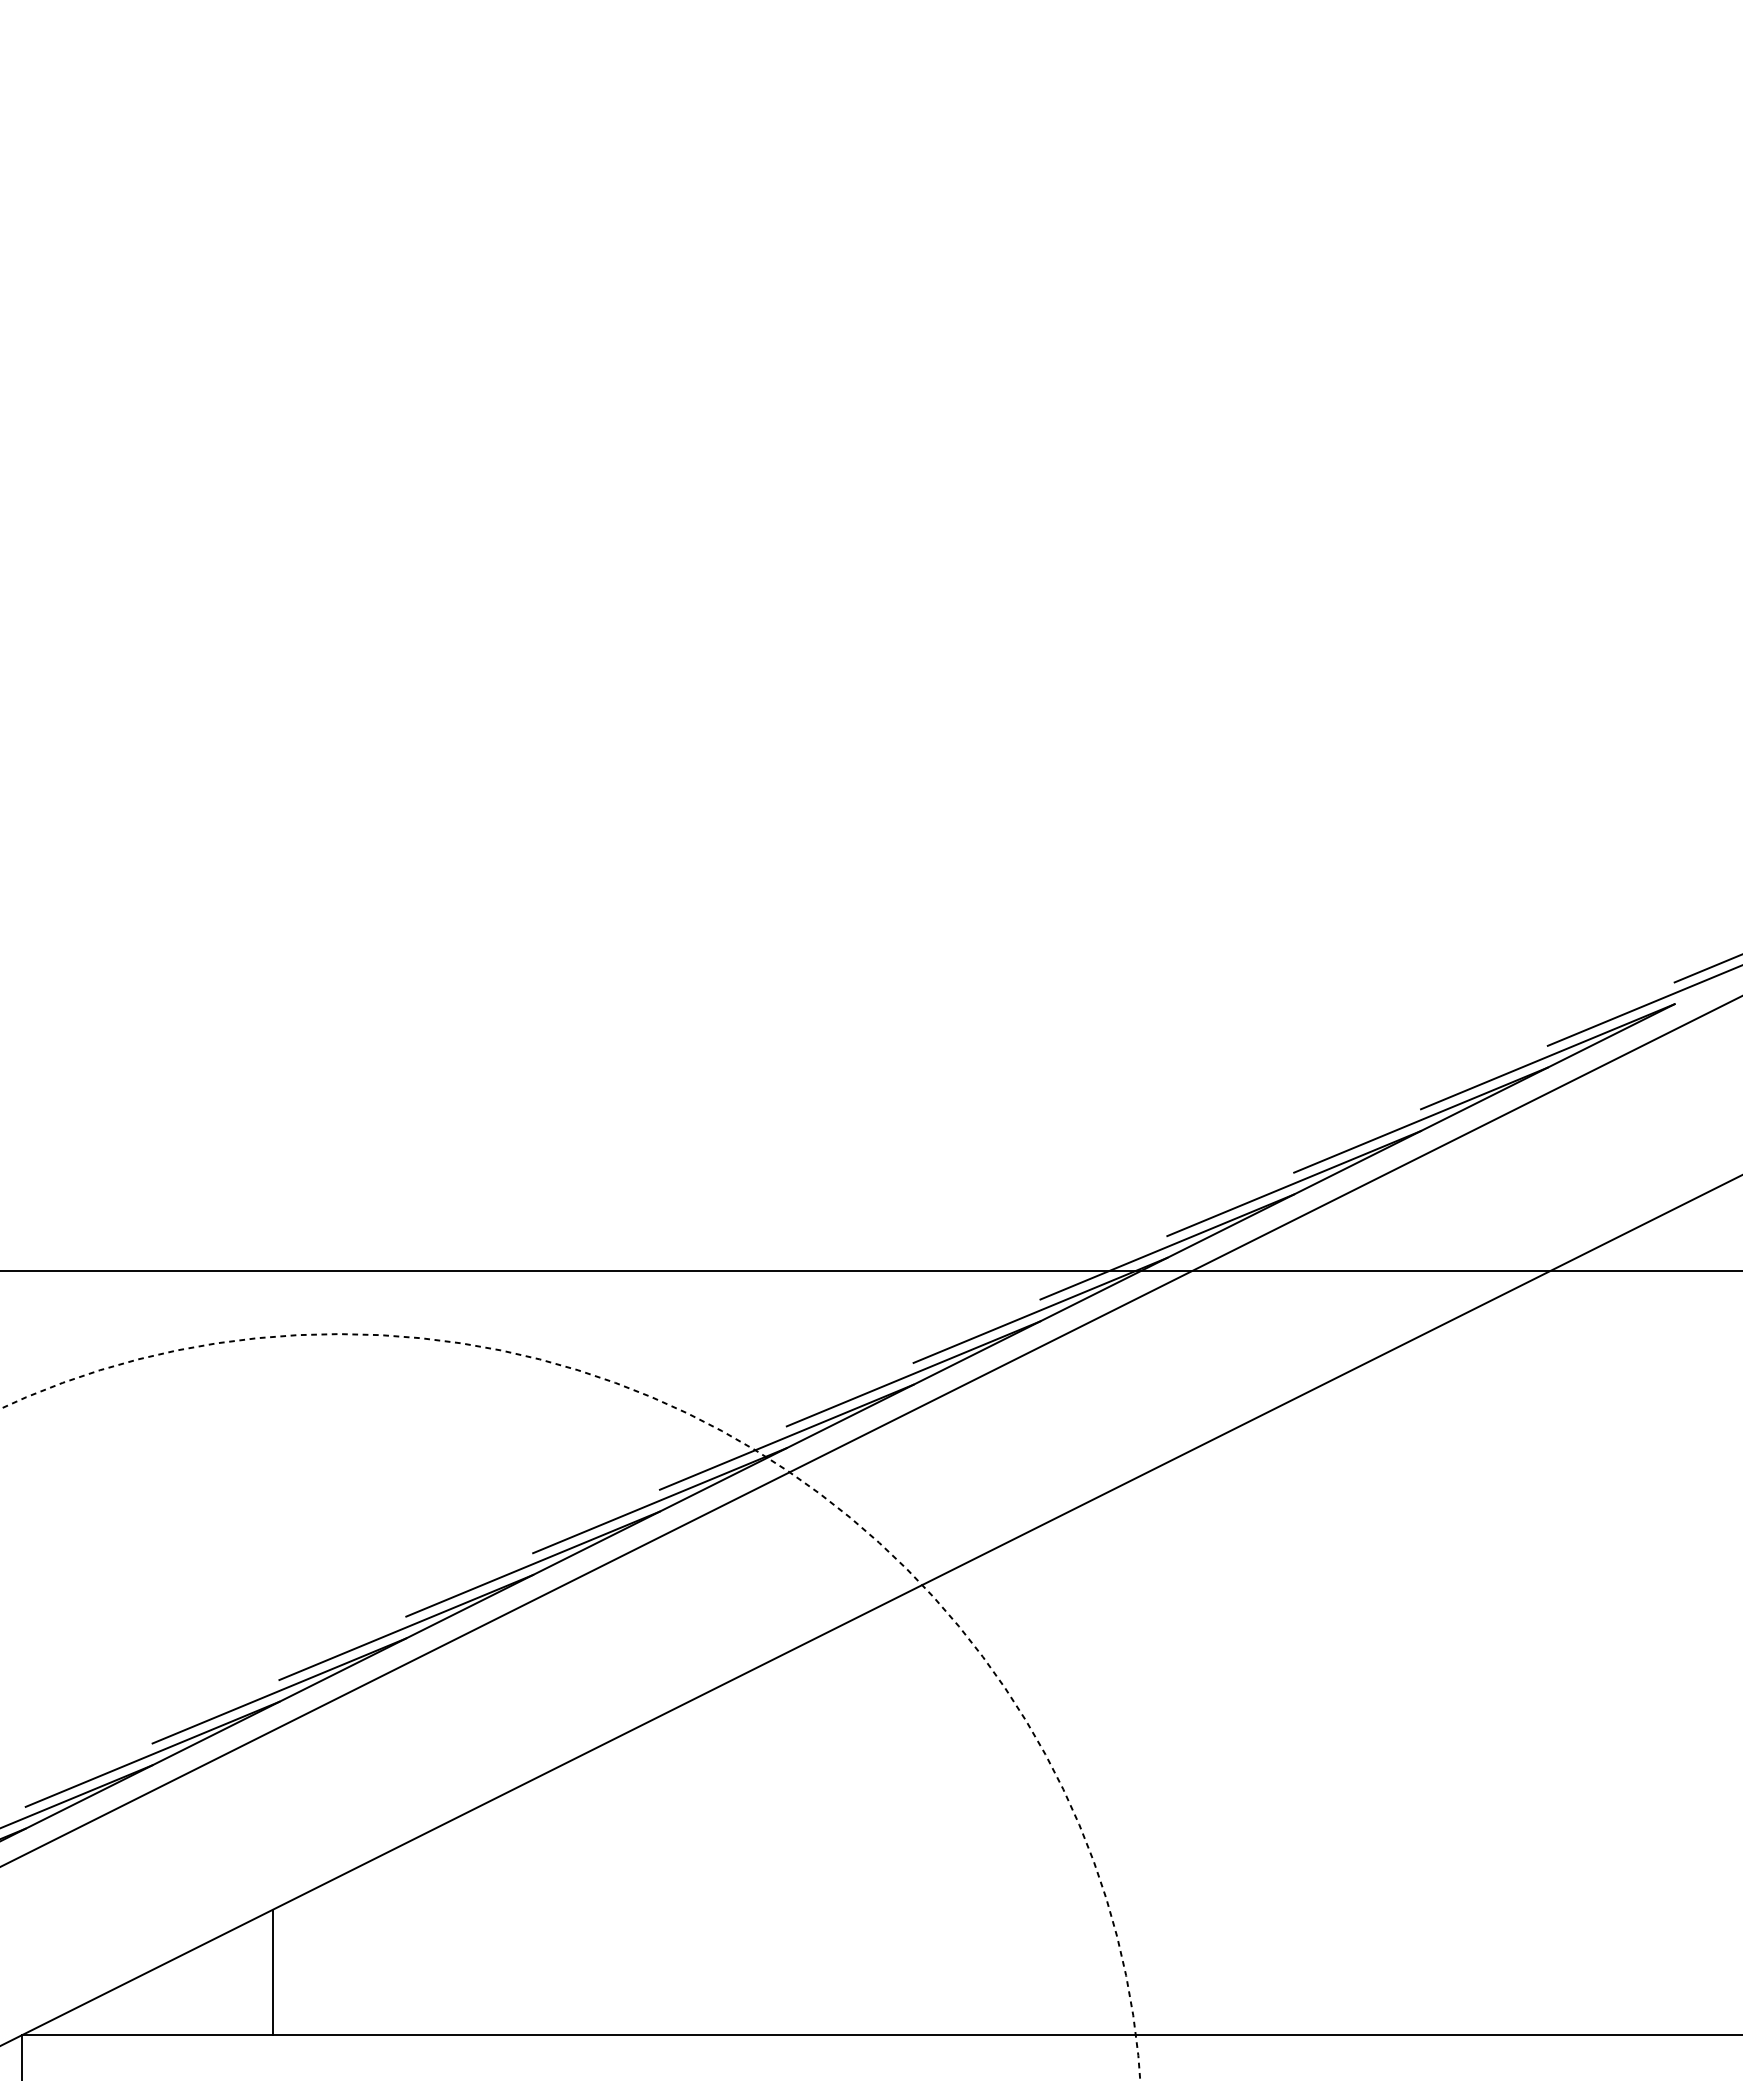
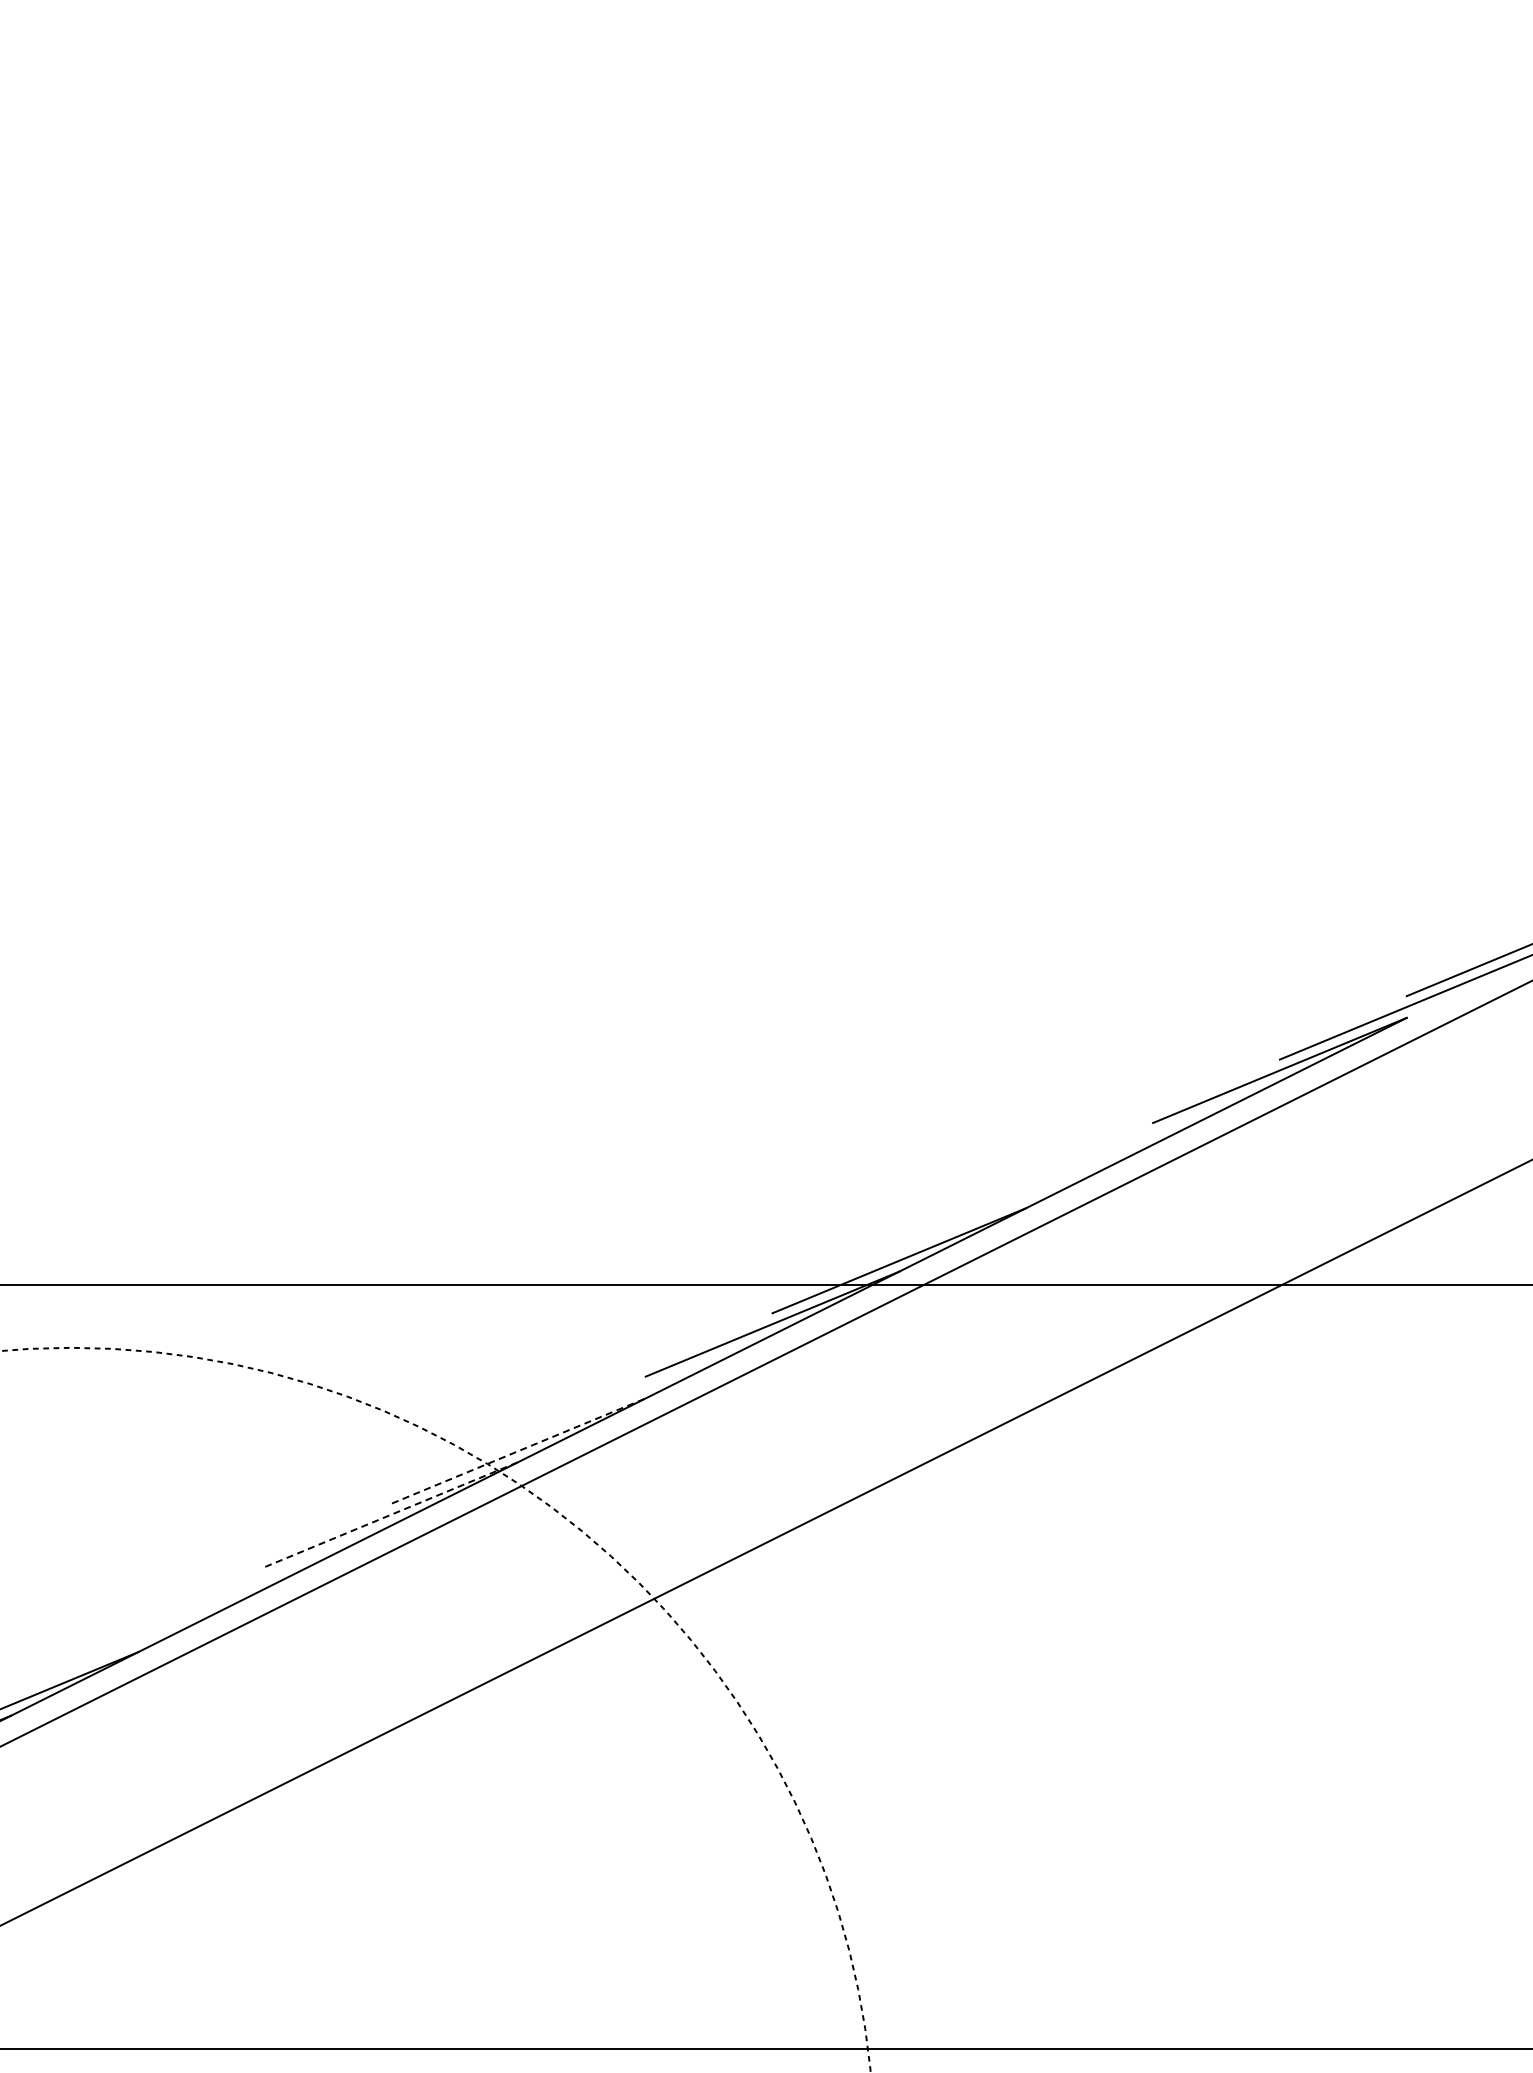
line: (1420, 1119) -> (1152, 1133), removed
line: (1294, 1183) -> (1026, 1197), removed
line: (913, 1373) -> (645, 1387), removed
line: (787, 1437) -> (519, 1451), solid -> dashed
line: (660, 1500) -> (392, 1514), solid -> dashed
line: (532, 1563) -> (264, 1577), removed
line: (406, 1627) -> (138, 1641), removed
line: (273, 1972) -> (5, 1986), removed

